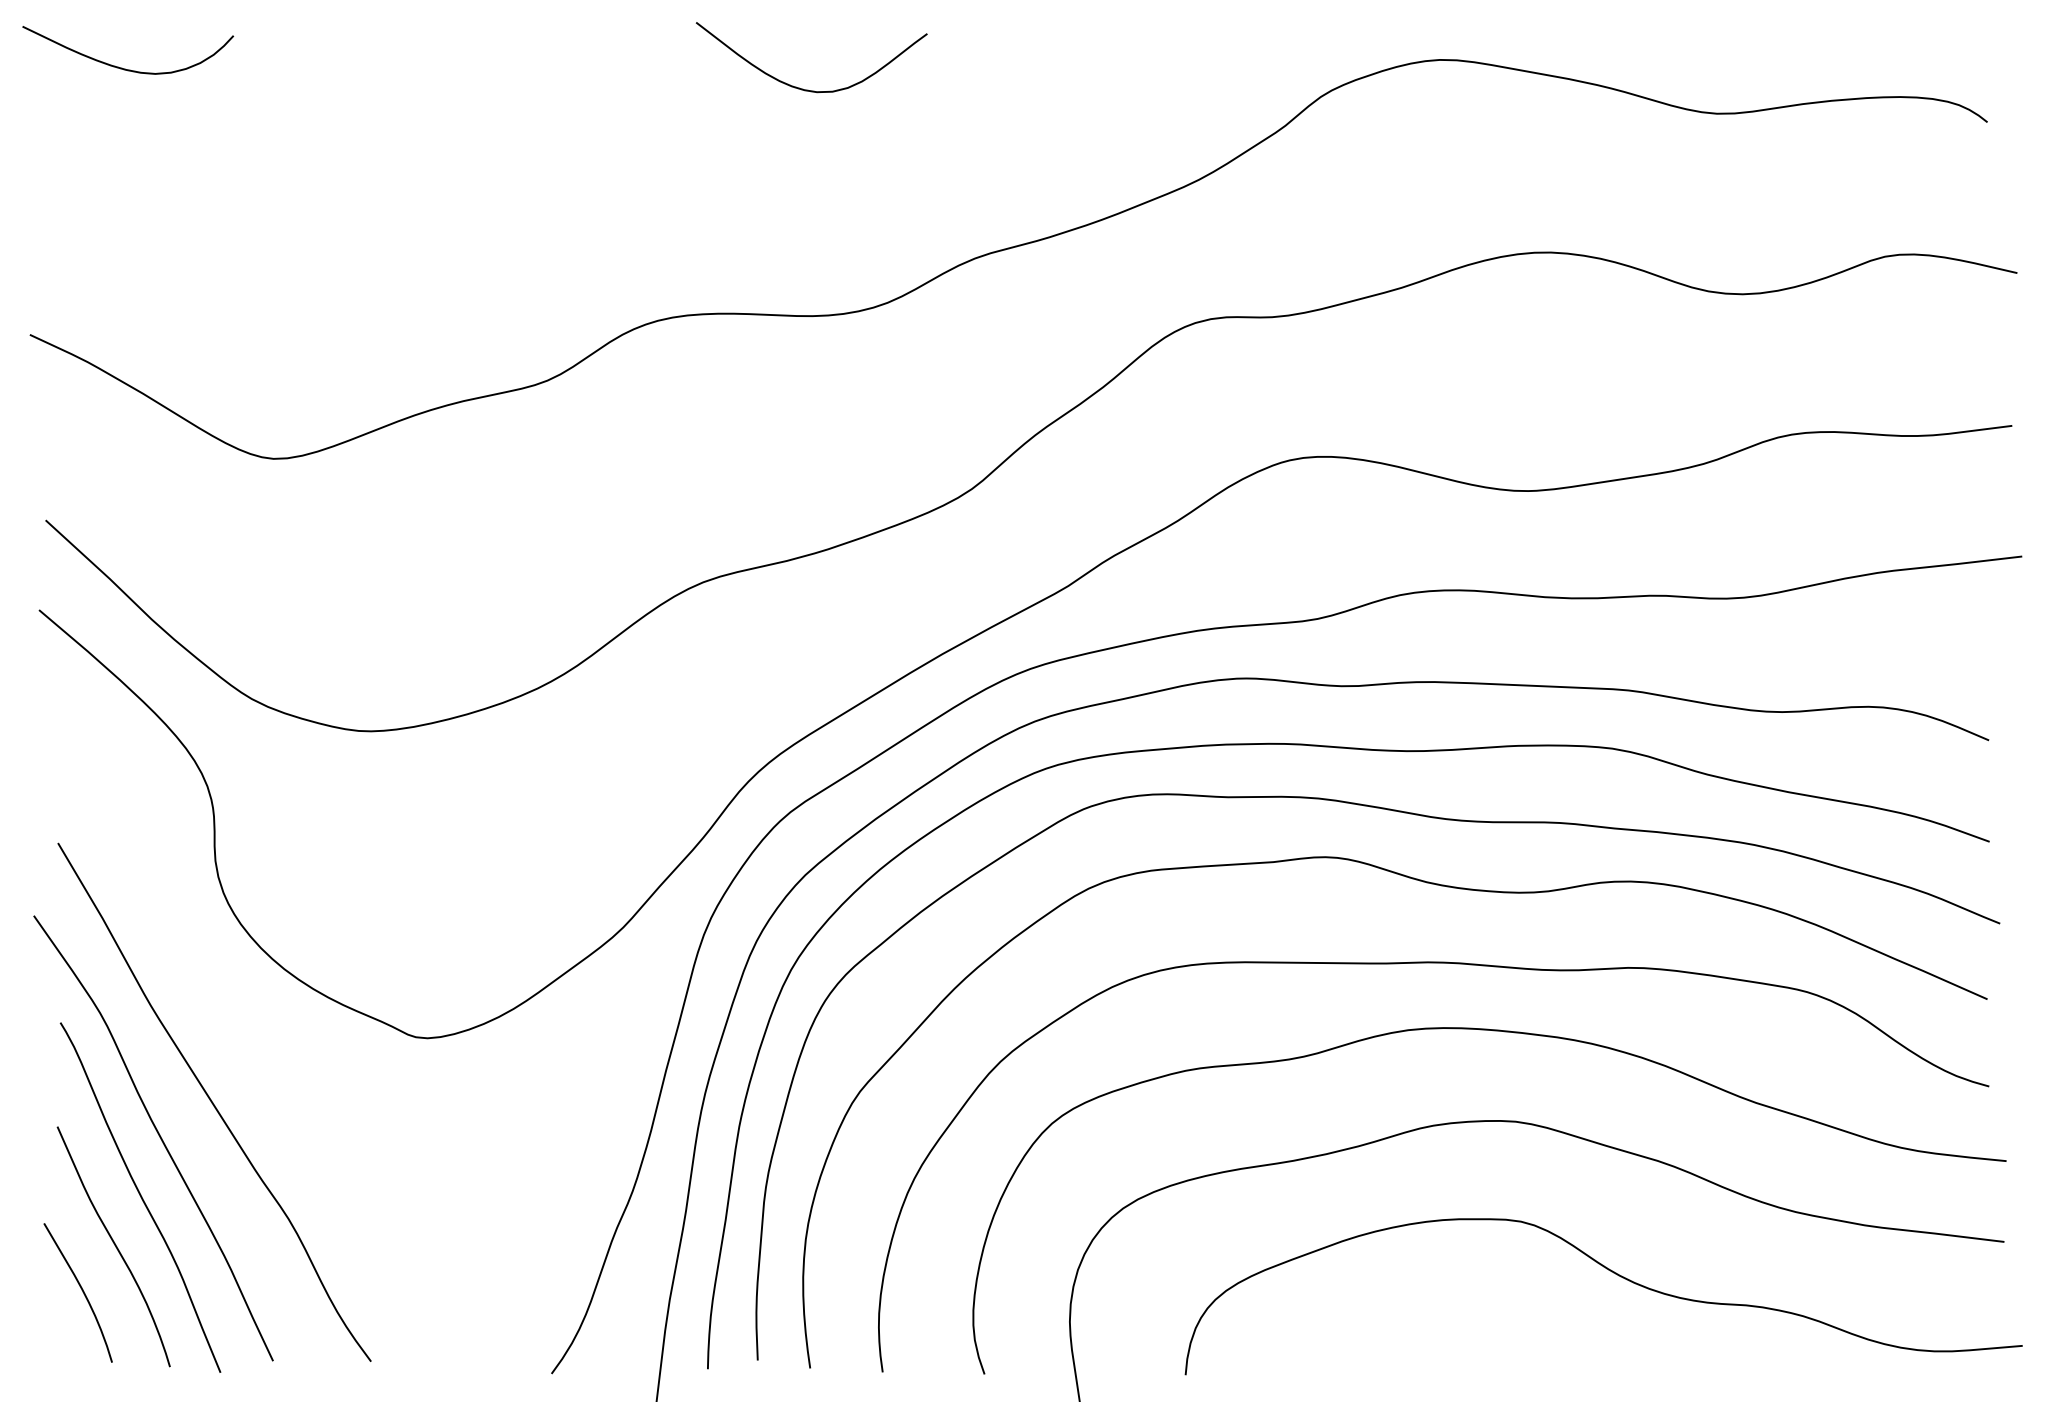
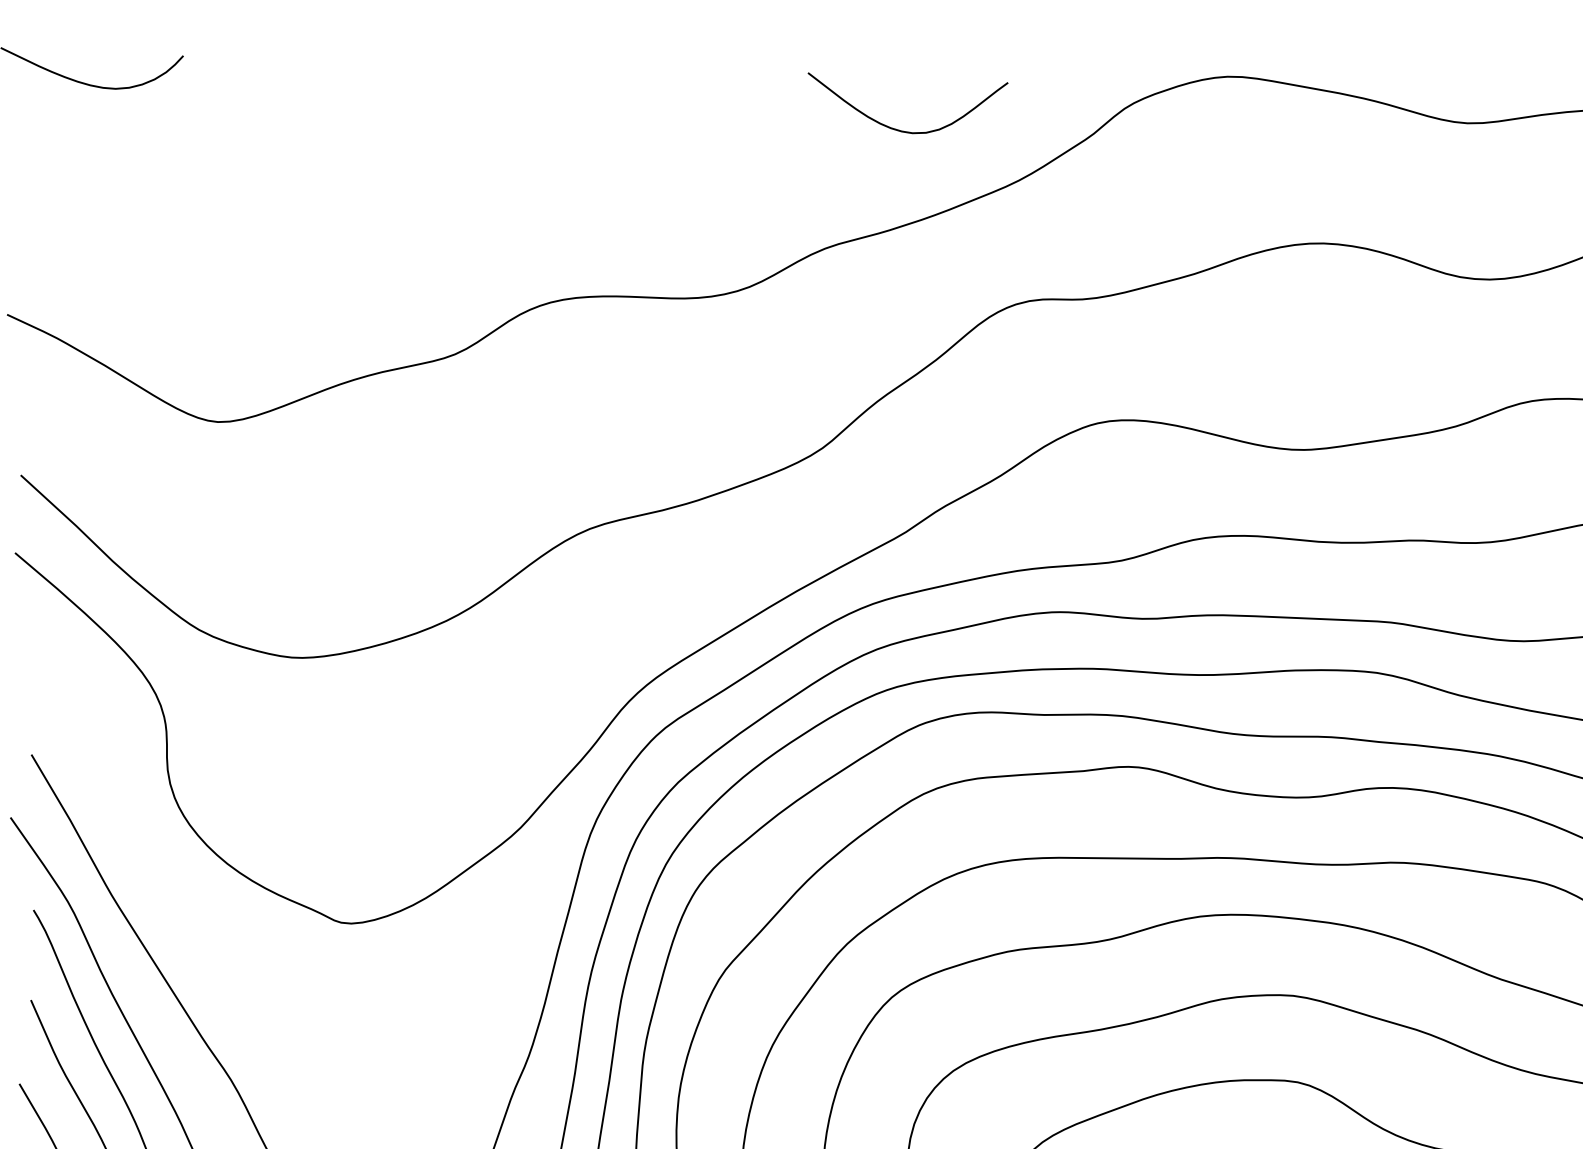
curve: (808, 89) -> (905, 130), moved

